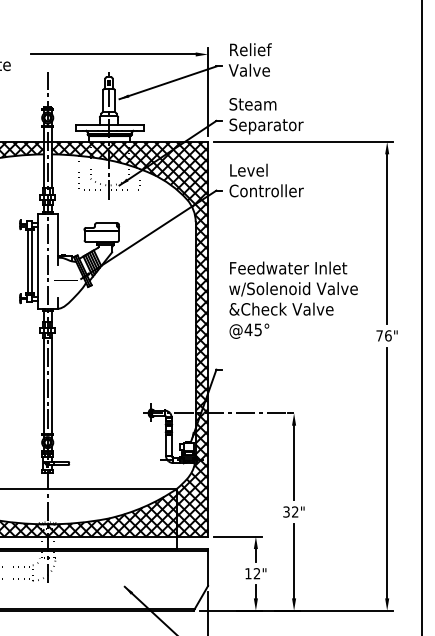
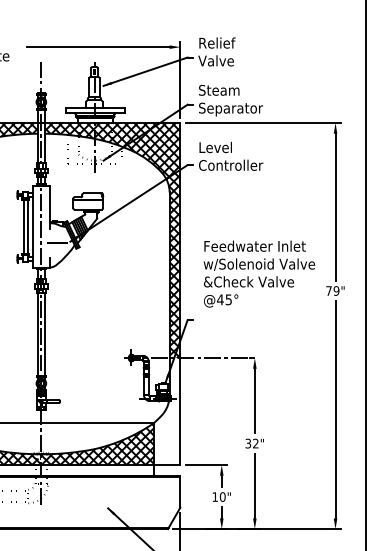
text: (293, 299) -> (259, 273), moved
text: (388, 335) -> (336, 290), 76" -> 79"
hatch: (192, 474) -> (166, 411), removed
text: (256, 573) -> (222, 496), 12" -> 10"

